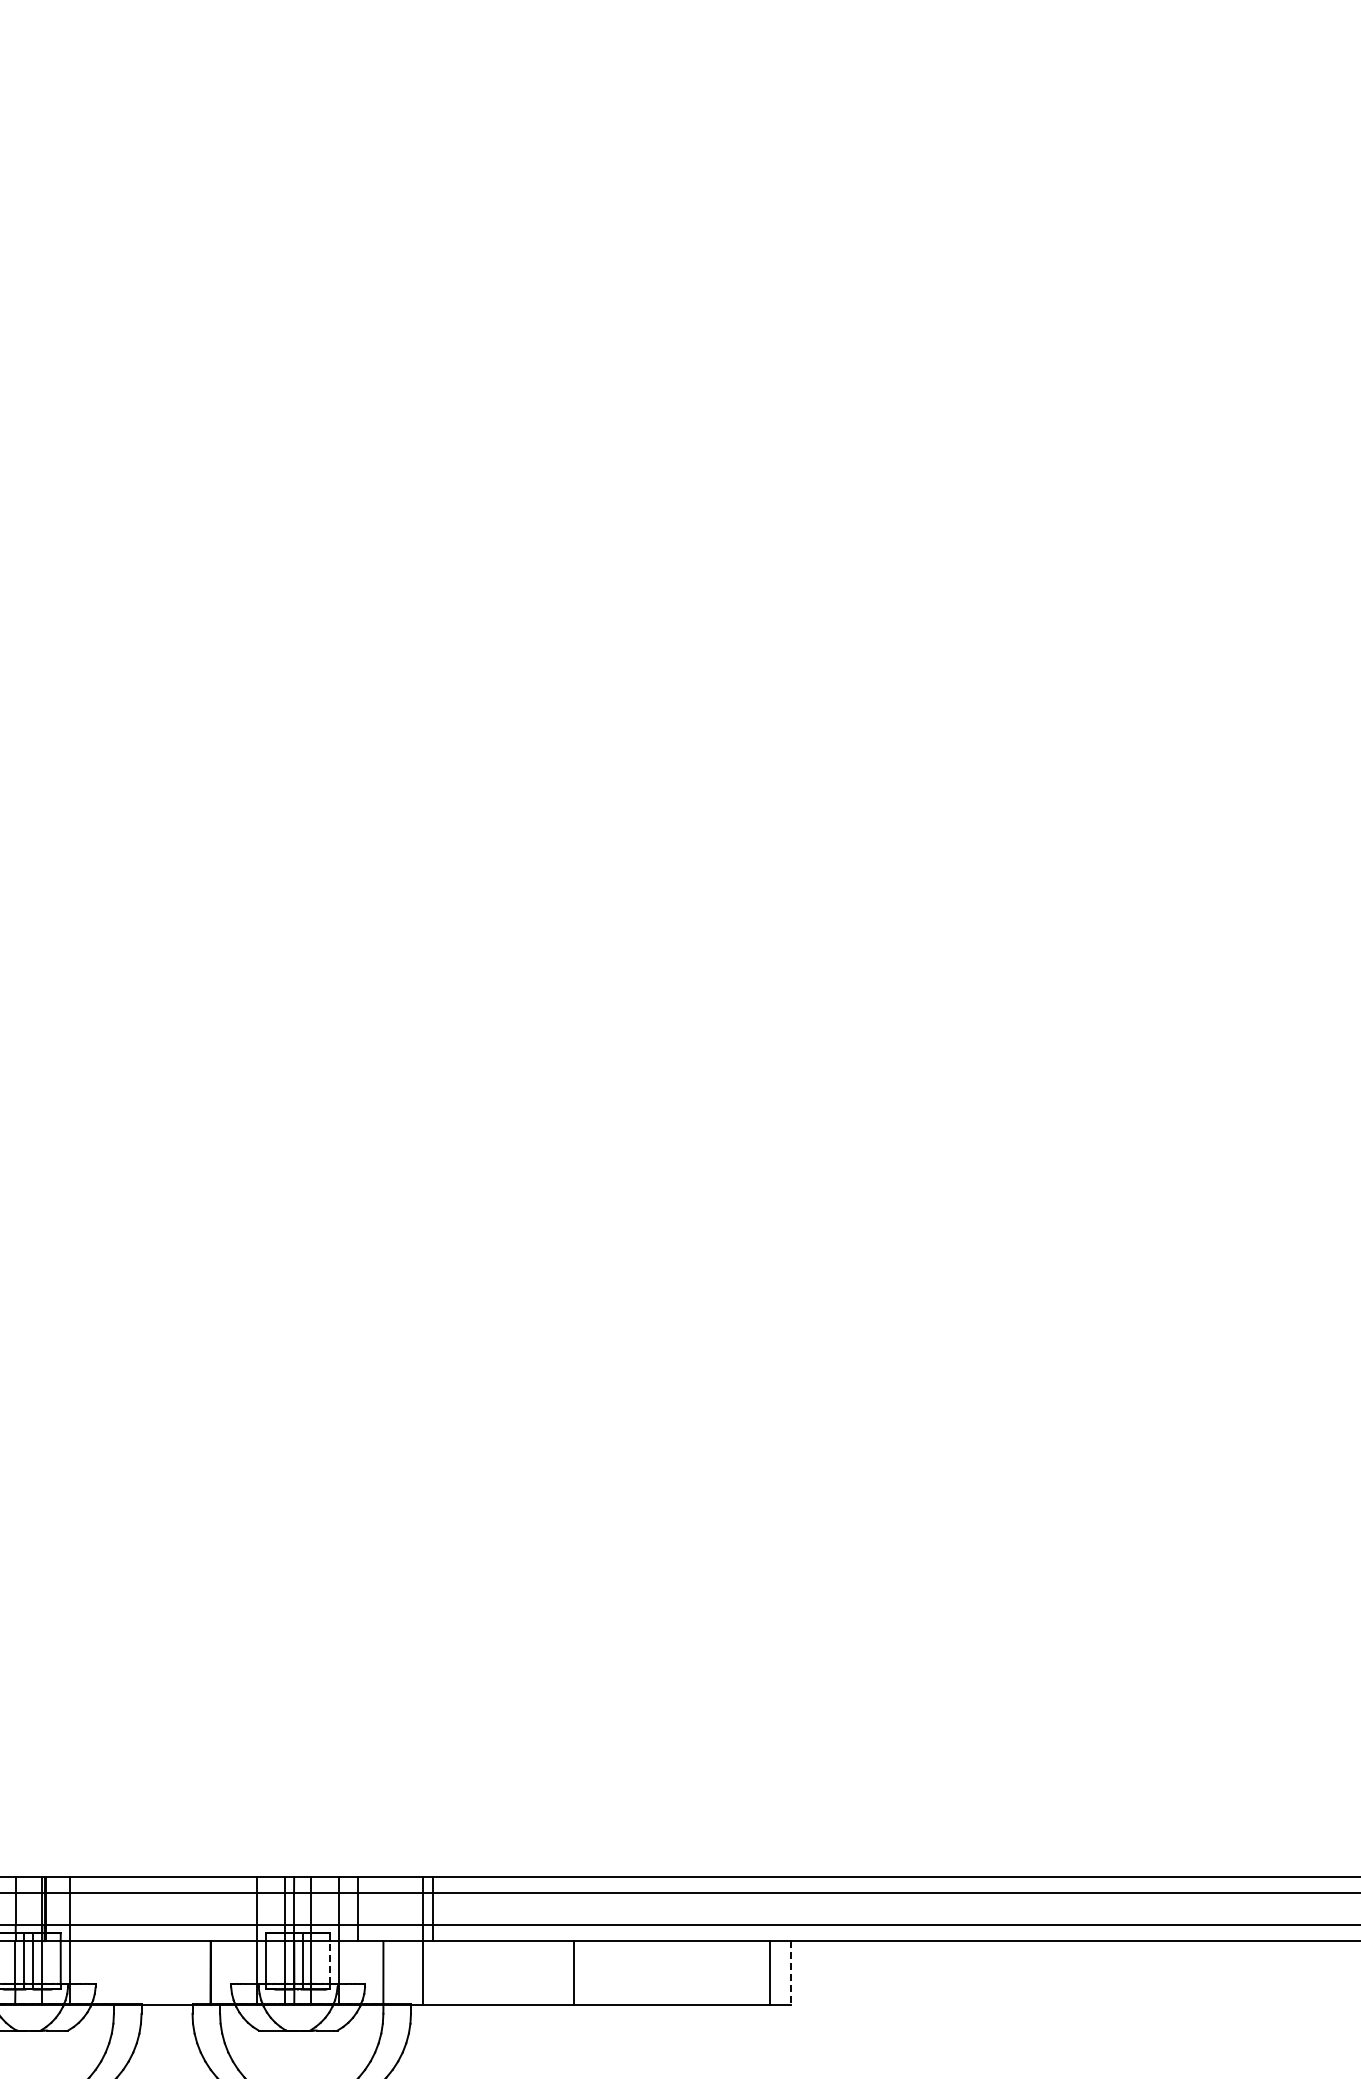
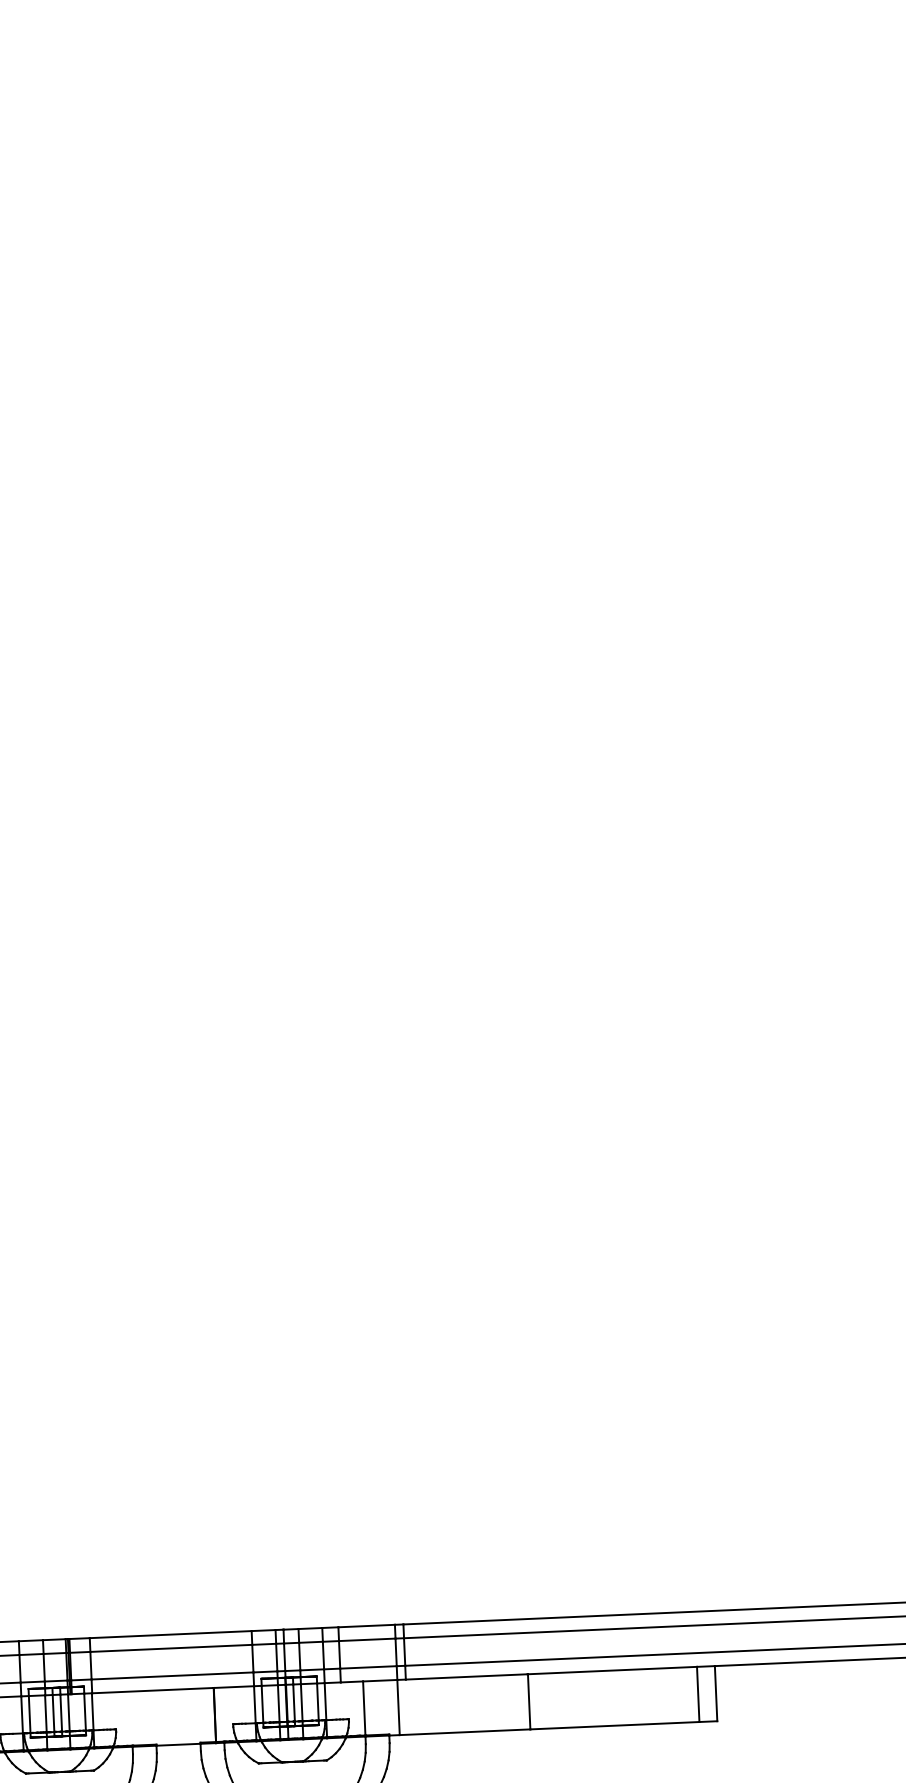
line: (330, 1962) -> (318, 1701), dashed -> solid
line: (790, 1973) -> (716, 1694), dashed -> solid

